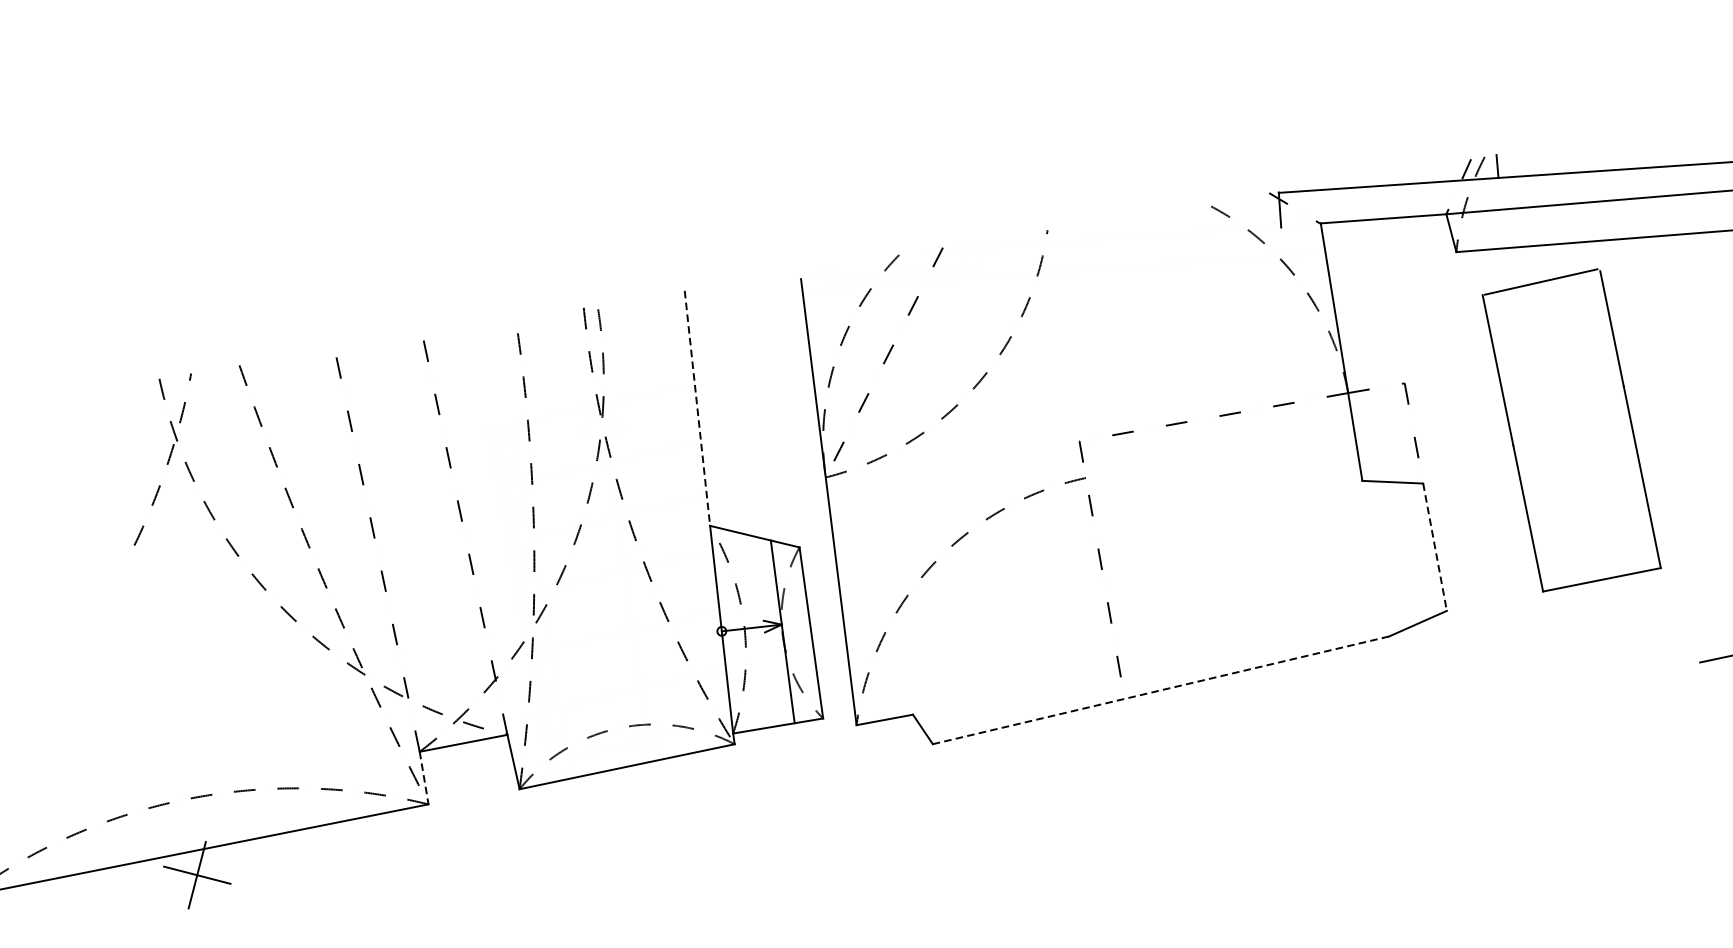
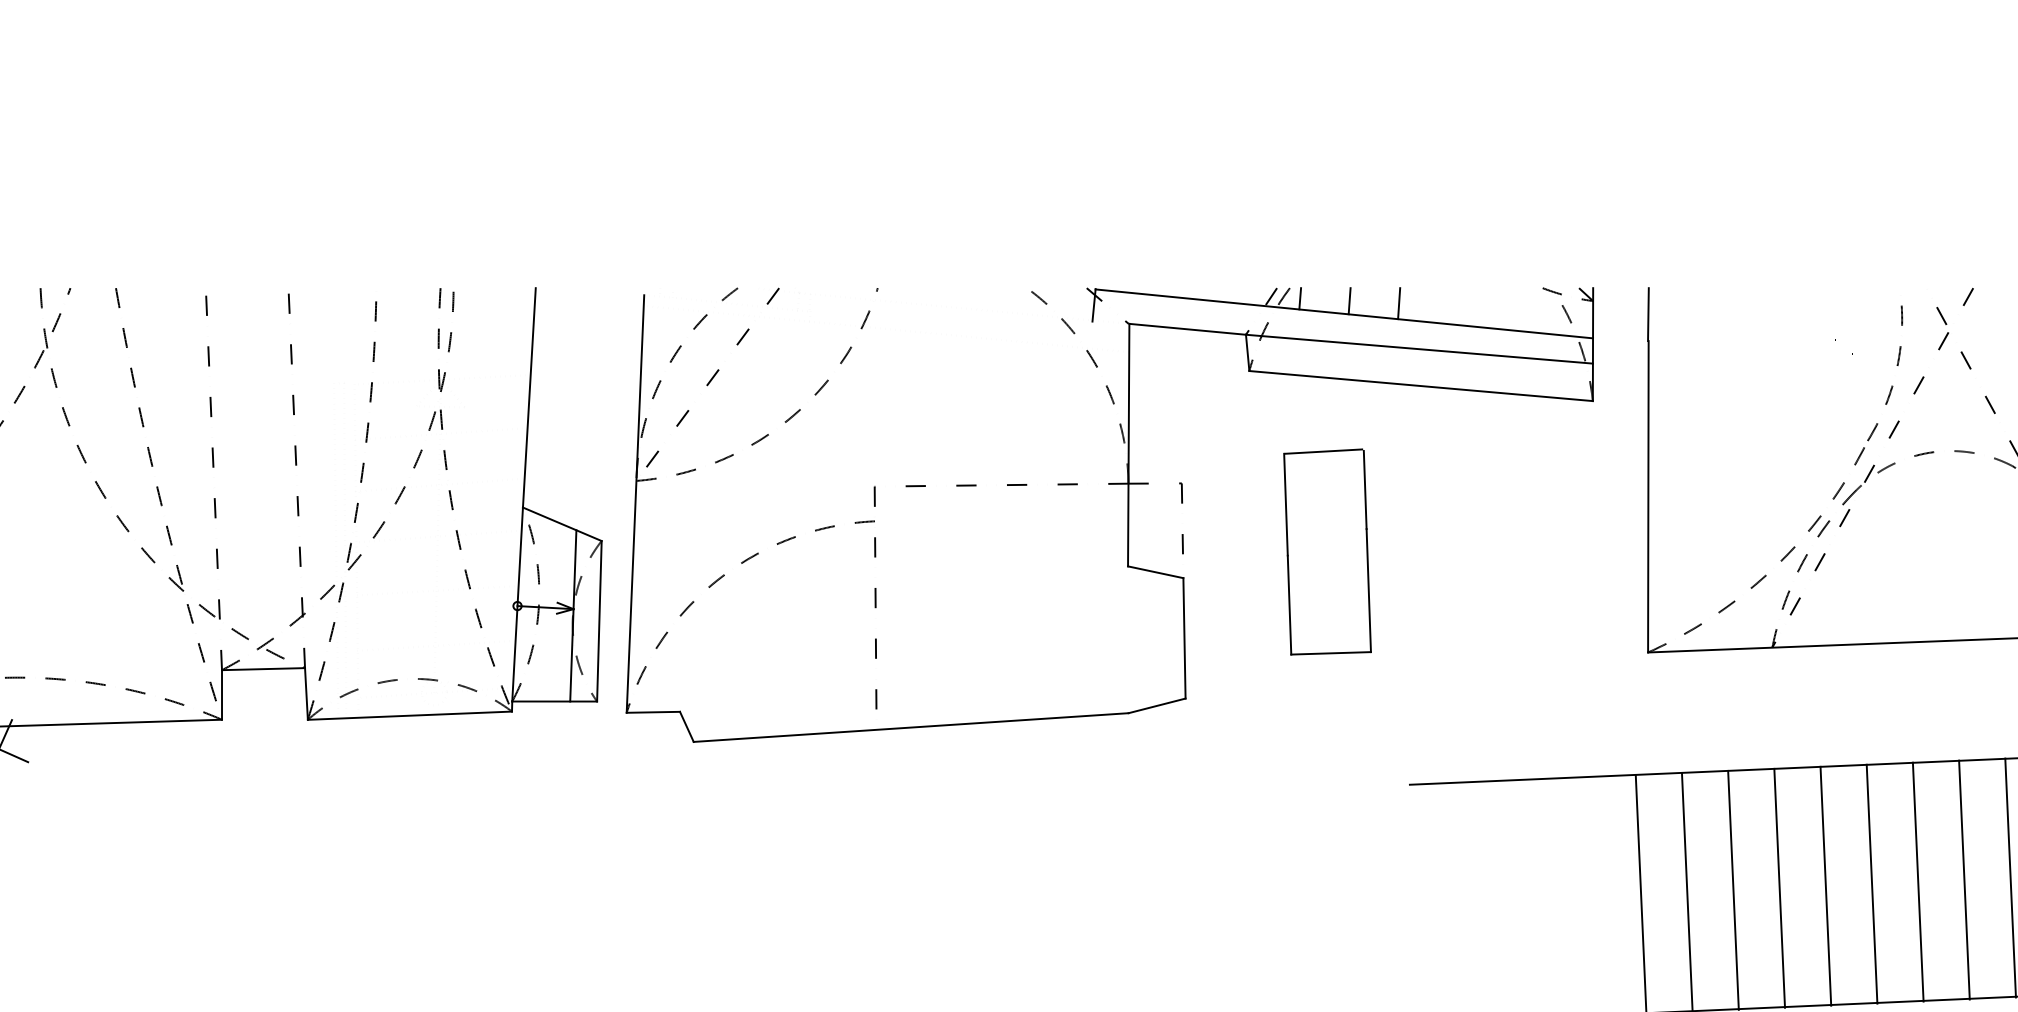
line: (1603, 153) -> (1399, 303), added
line: (1550, 160) -> (1349, 301), added
line: (697, 407) -> (529, 397), dashed -> solid
part: (1571, 429) -> (1327, 551), size x0.71
line: (1435, 547) -> (1184, 638), dashed -> solid
line: (1161, 690) -> (911, 727), dashed -> solid
line: (424, 777) -> (222, 694), dashed -> solid

